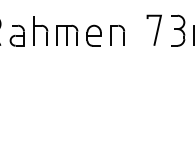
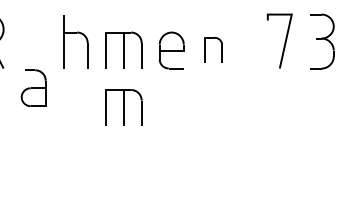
part: (16, 35) -> (32, 87), moved
part: (117, 35) -> (213, 50), size x0.7
part: (67, 66) -> (123, 105), added

